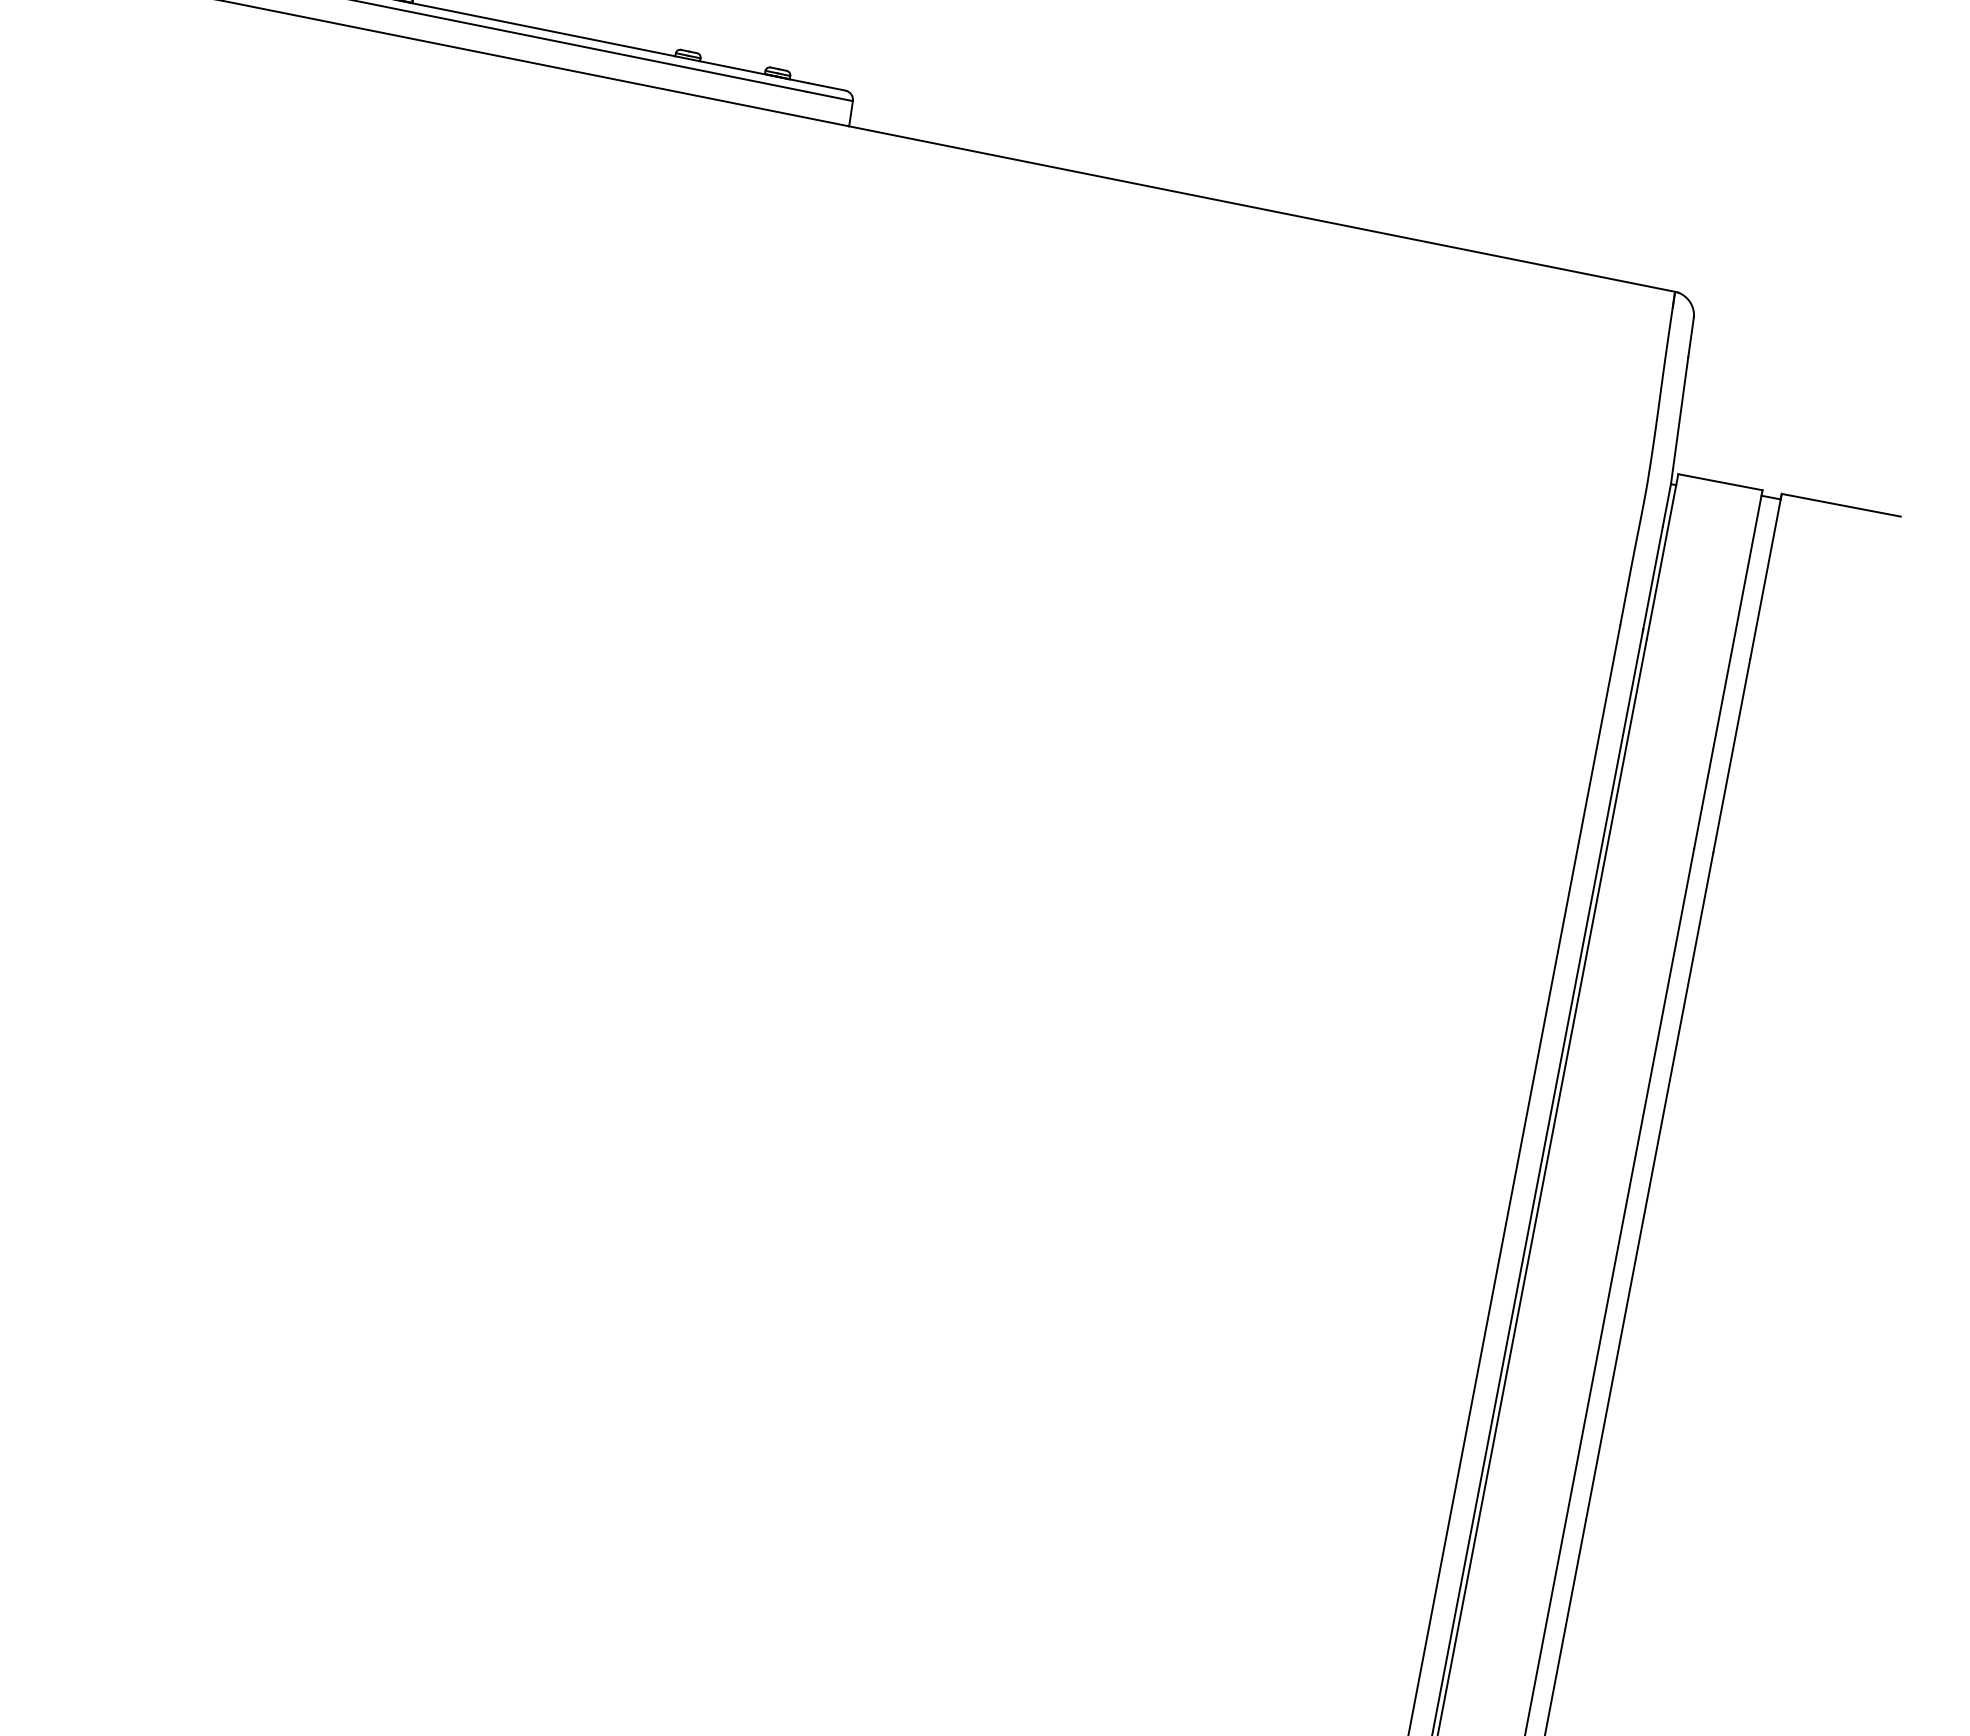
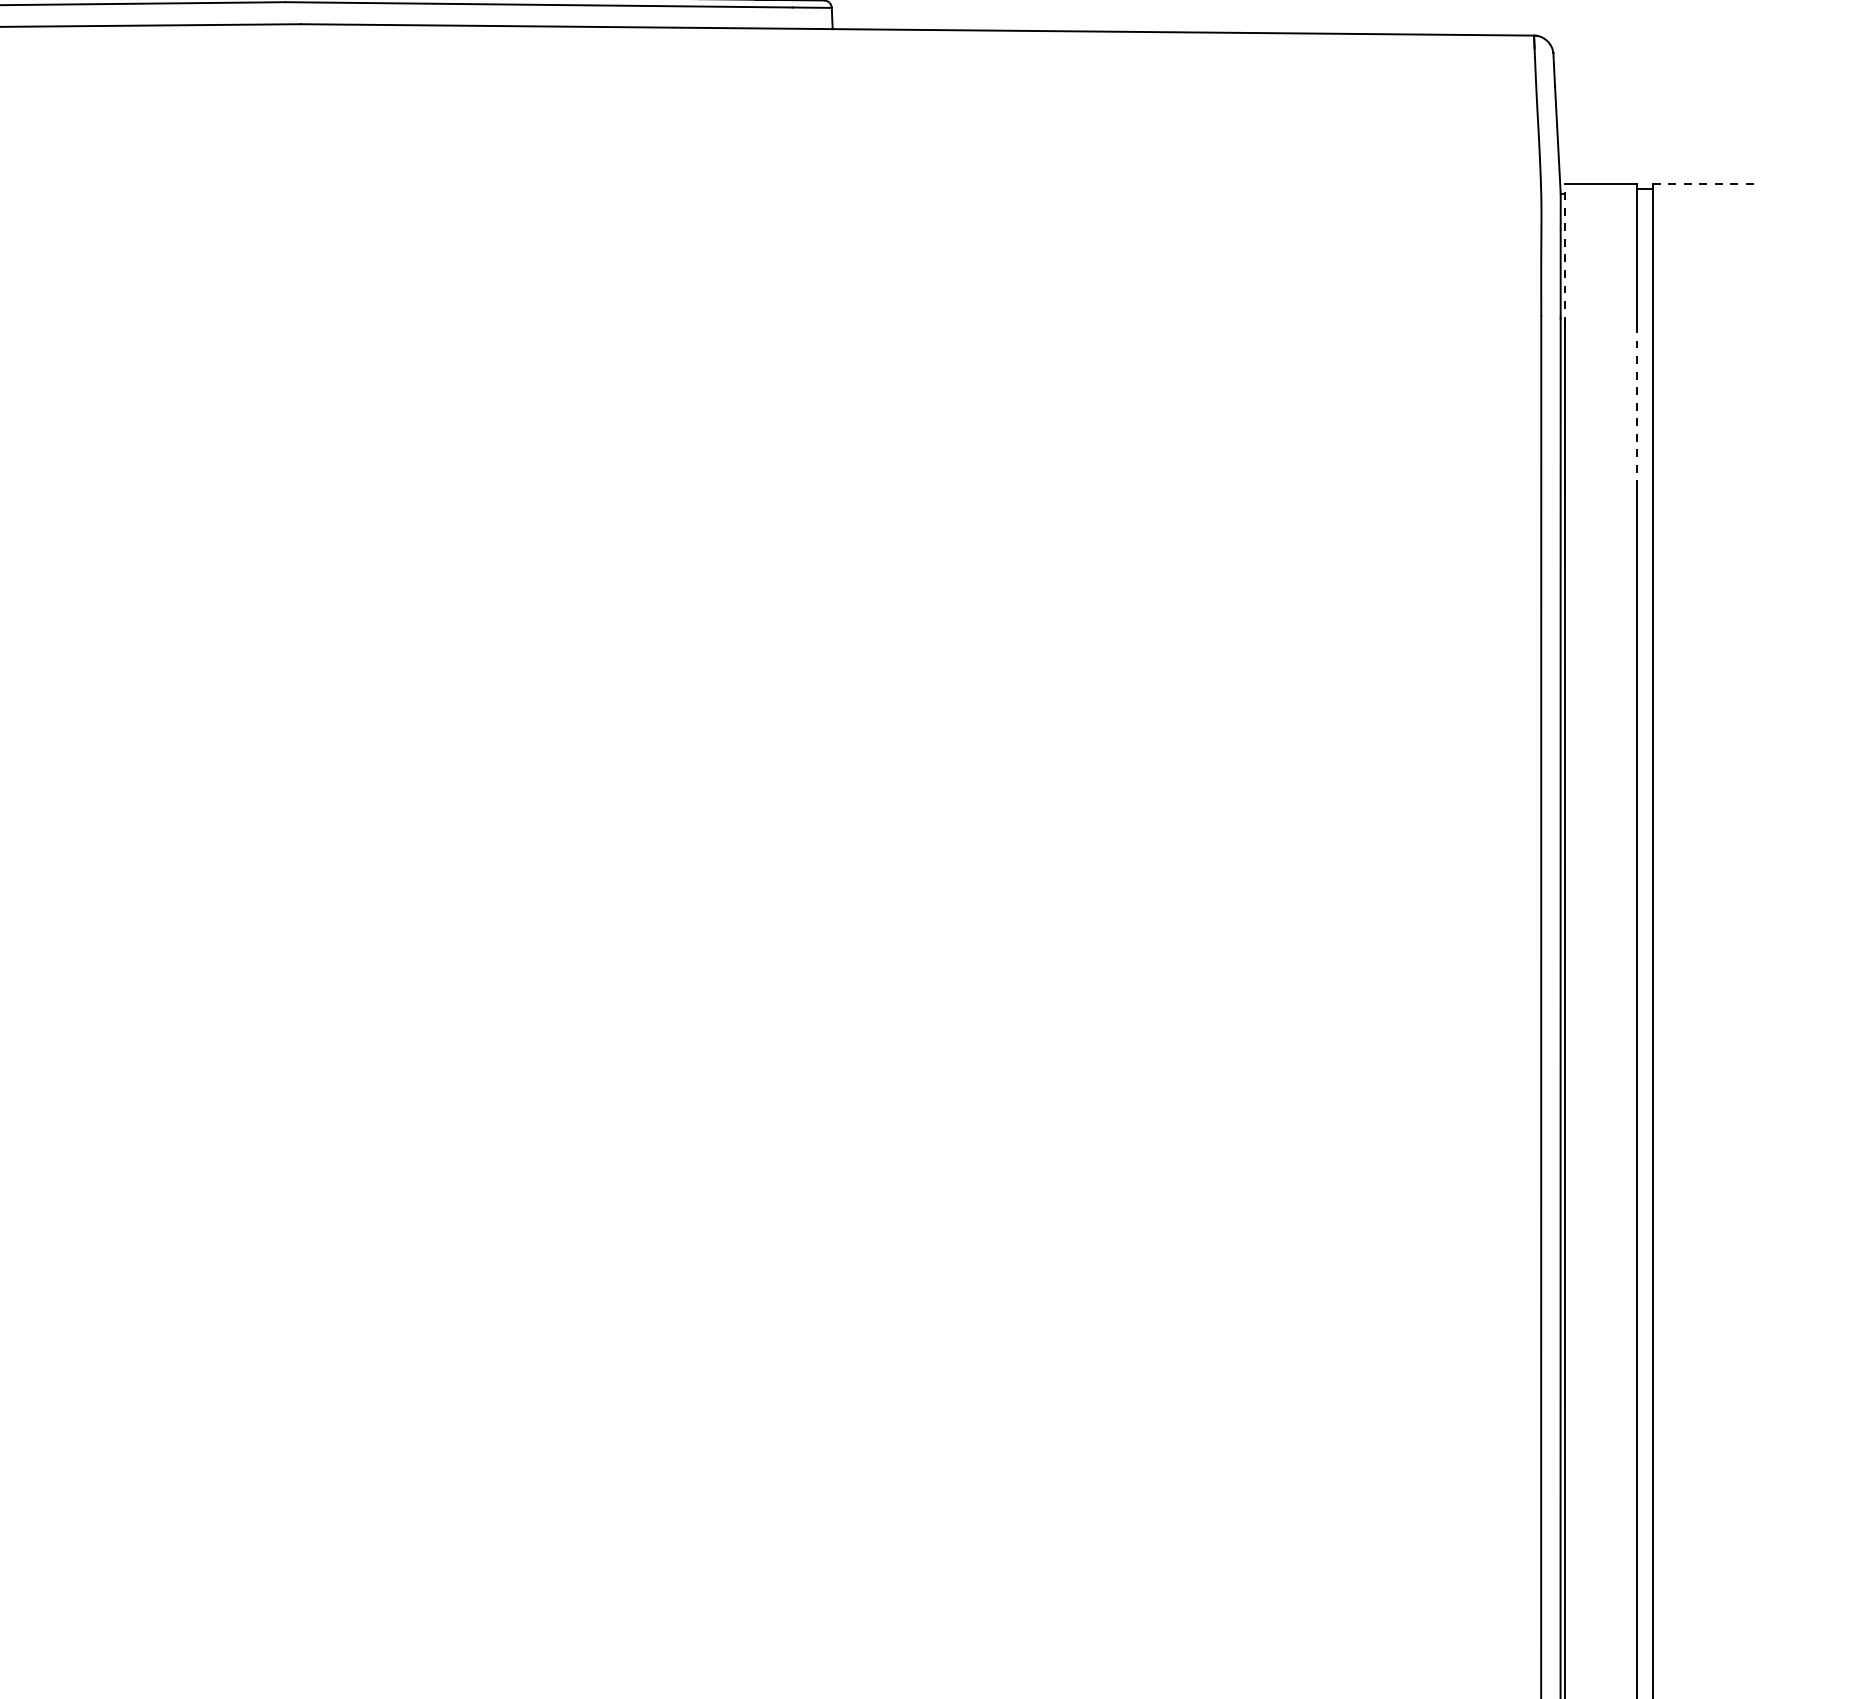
line: (1840, 505) -> (1702, 184), solid -> dashed
line: (1663, 555) -> (1565, 253), solid -> dashed
line: (1712, 752) -> (1636, 406), solid -> dashed

